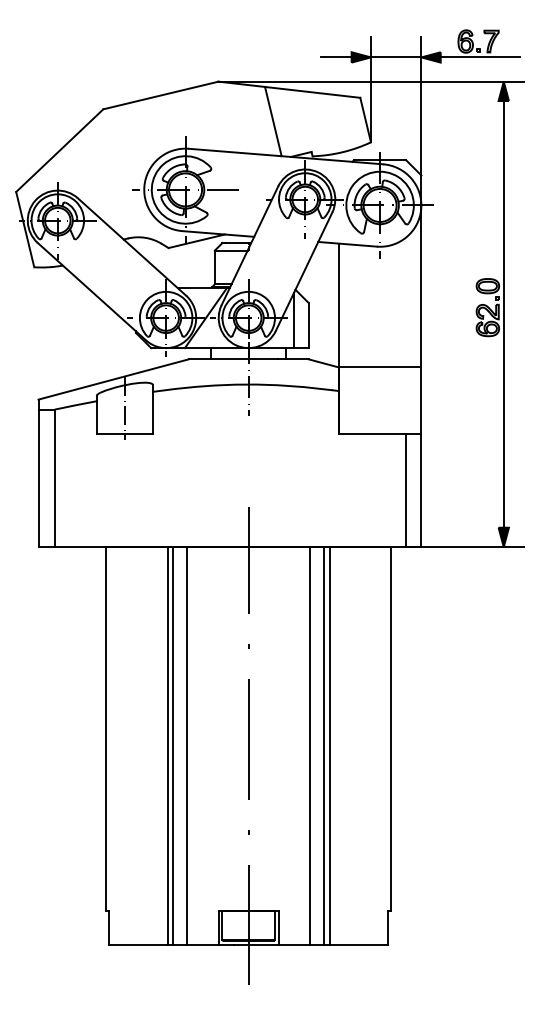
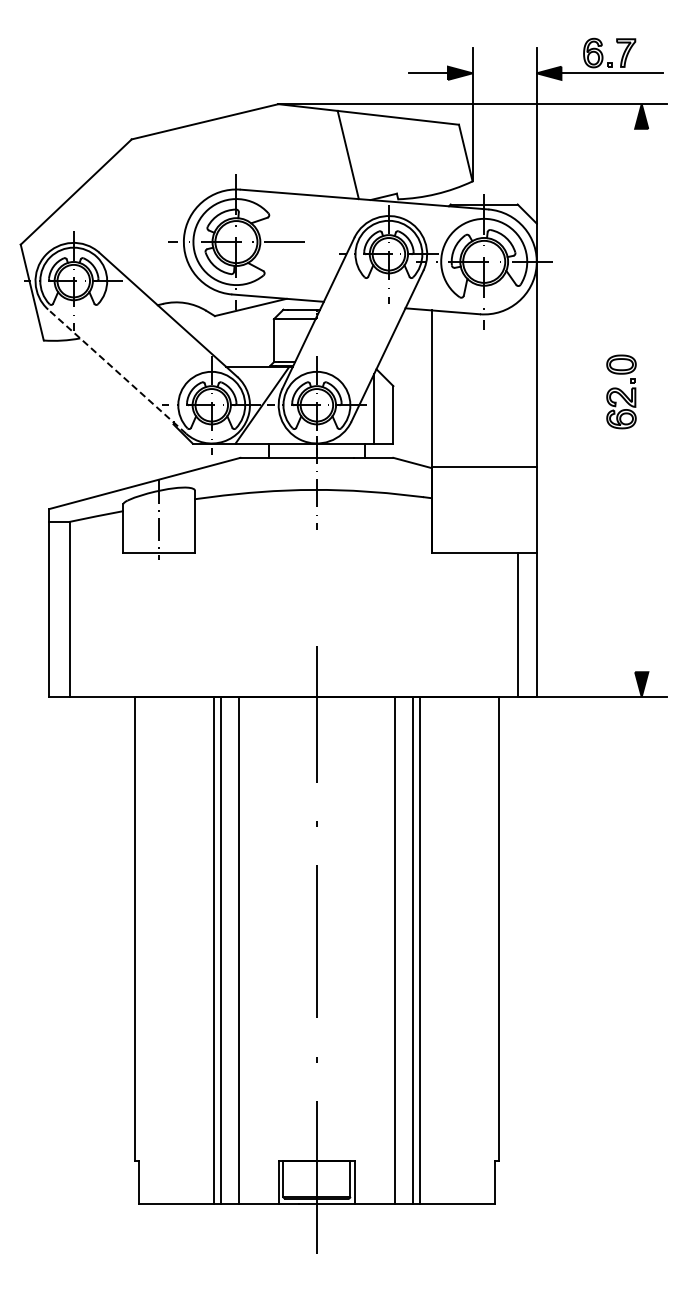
line: (396, 57) -> (504, 73), removed
line: (92, 291) -> (117, 371), solid -> dashed
line: (503, 314) -> (641, 400), removed

